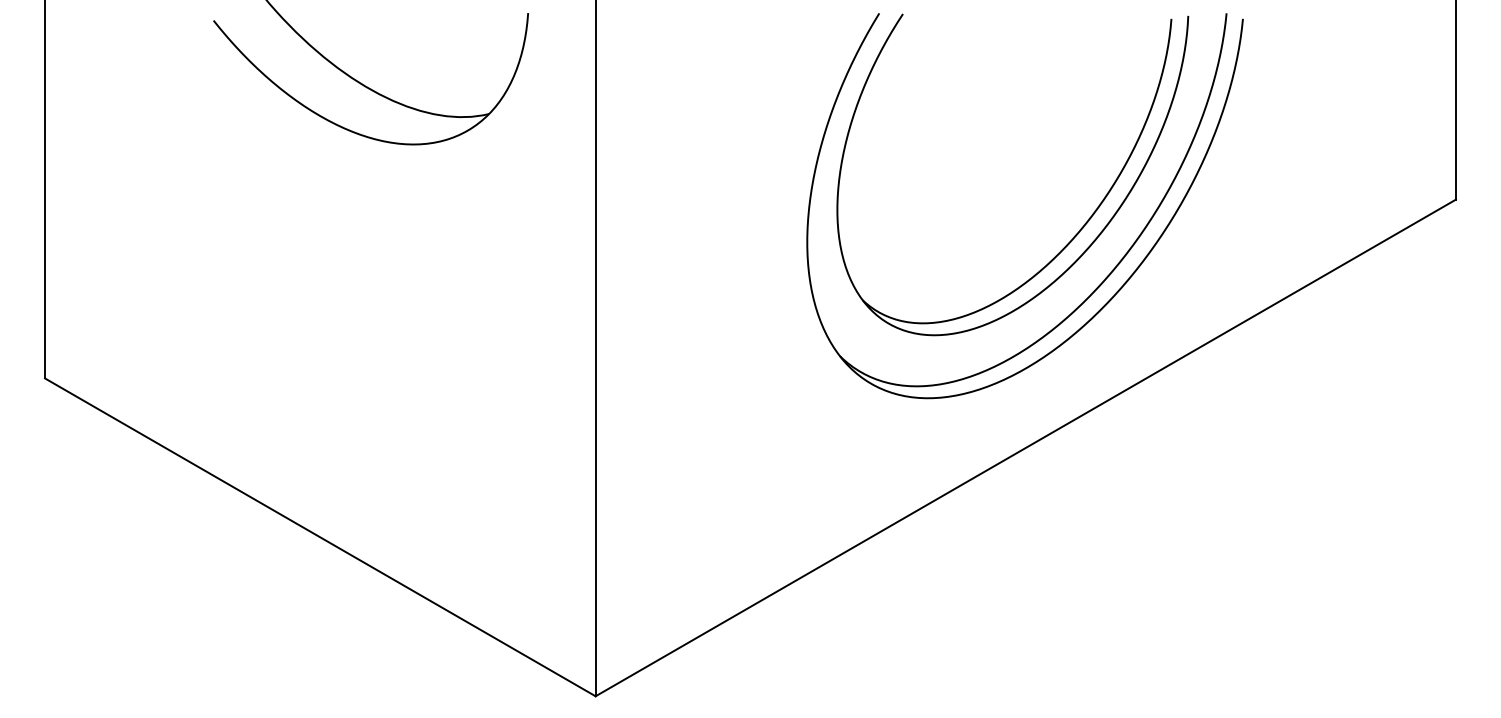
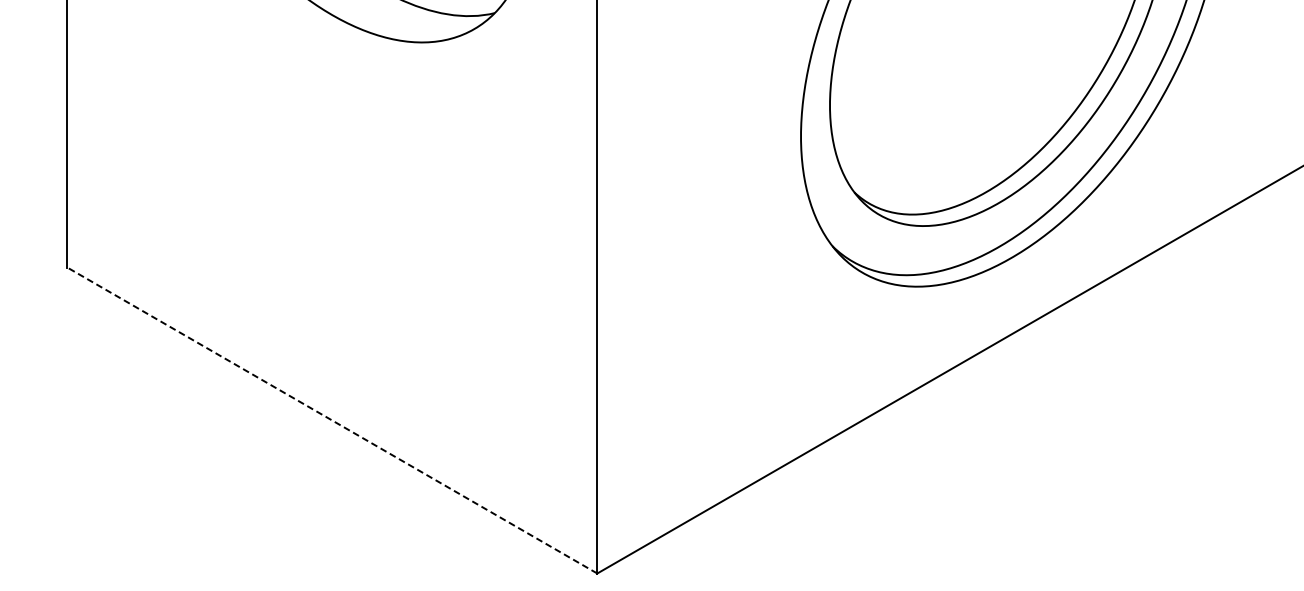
line: (320, 537) -> (332, 420), solid -> dashed

